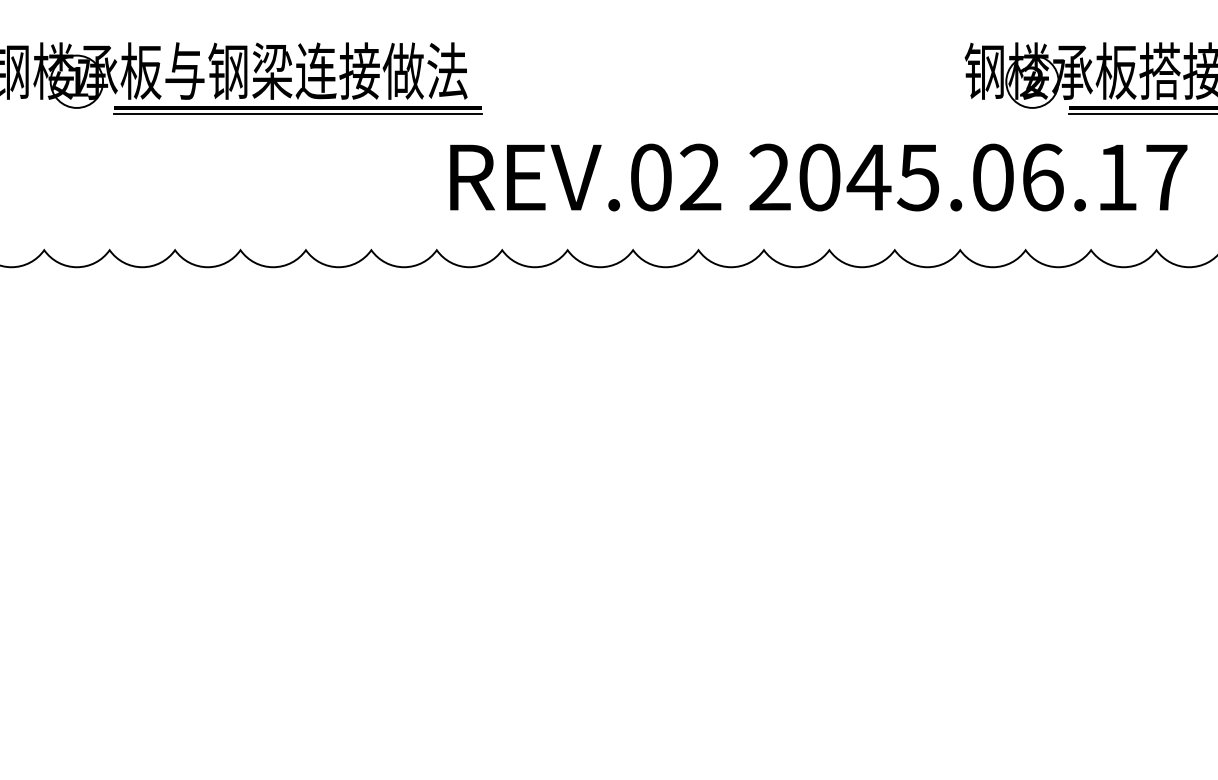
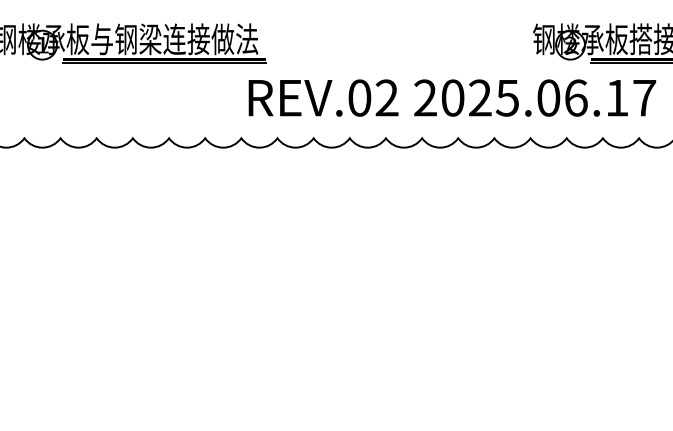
text: (867, 176) -> (479, 97), 2045.06.17 -> 2025.06.17

